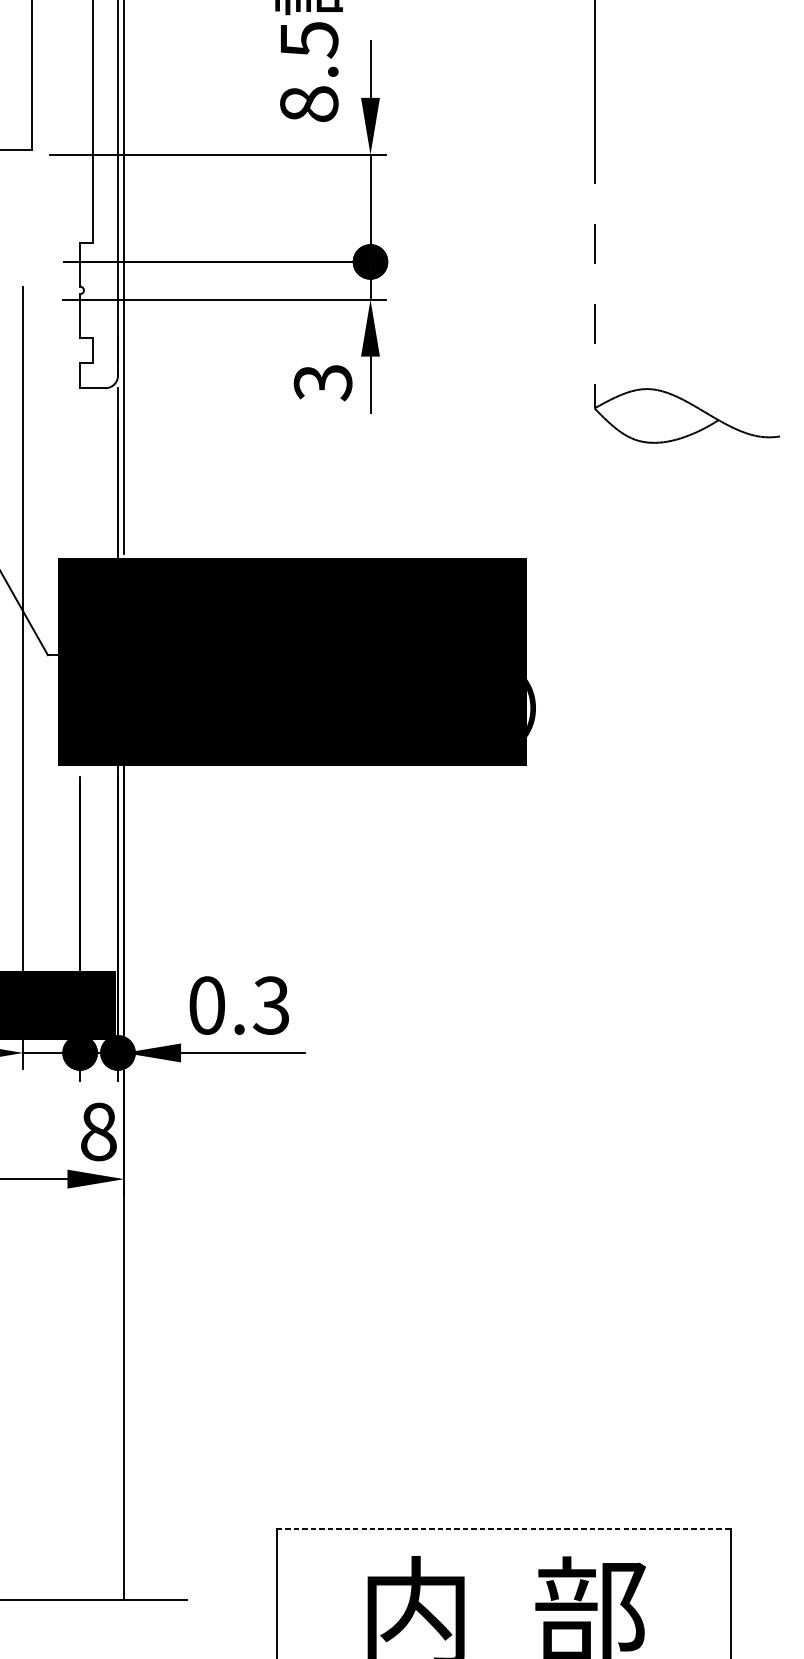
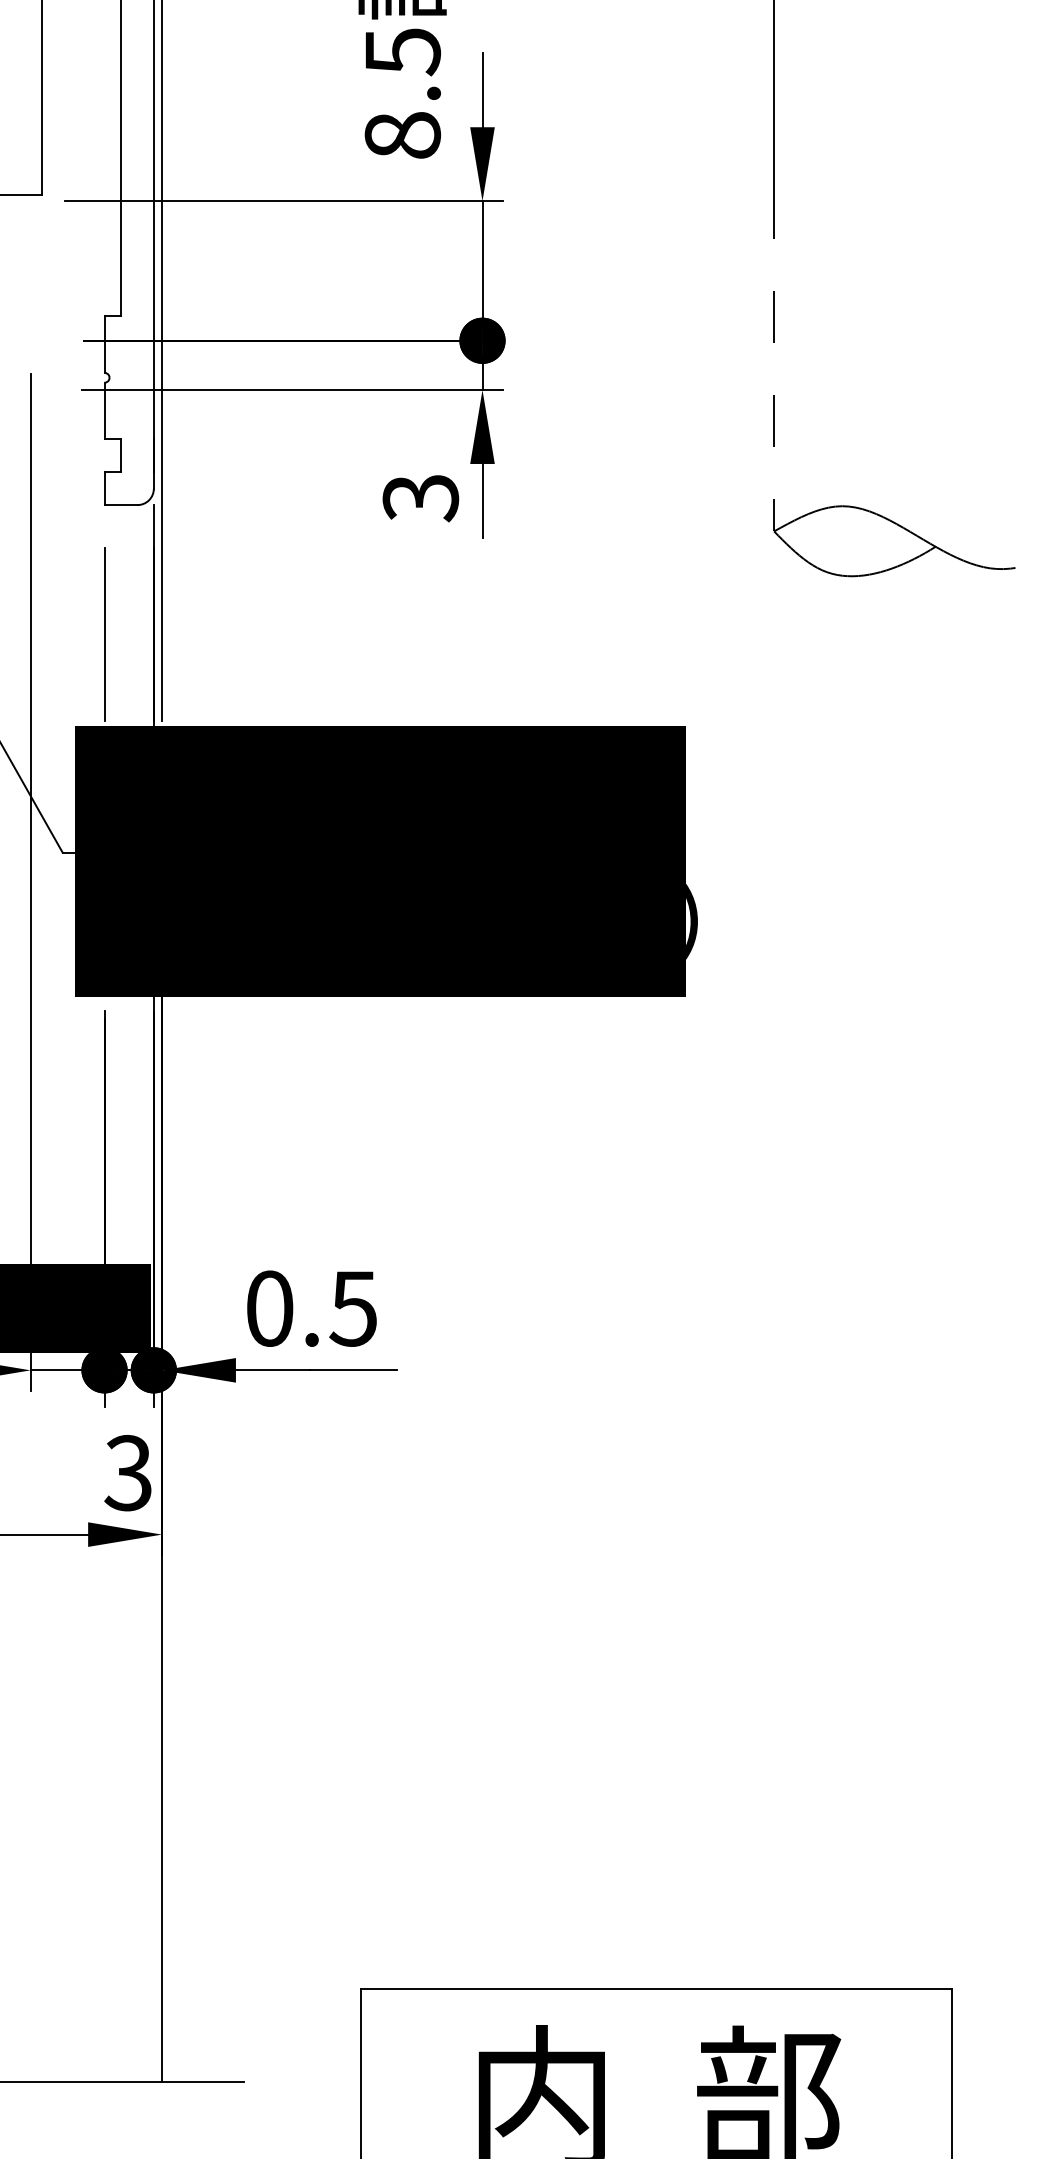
line: (80, 487) -> (104, 634), added
text: (270, 1005) -> (352, 1308), 0.3 -> 0.5
text: (98, 1132) -> (128, 1473), 8 -> 3
line: (504, 1528) -> (656, 1989), dashed -> solid

